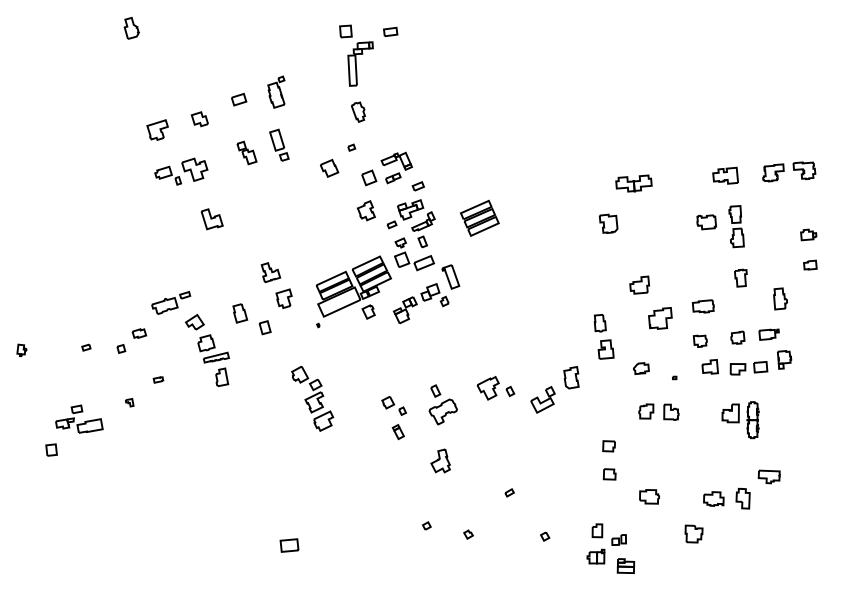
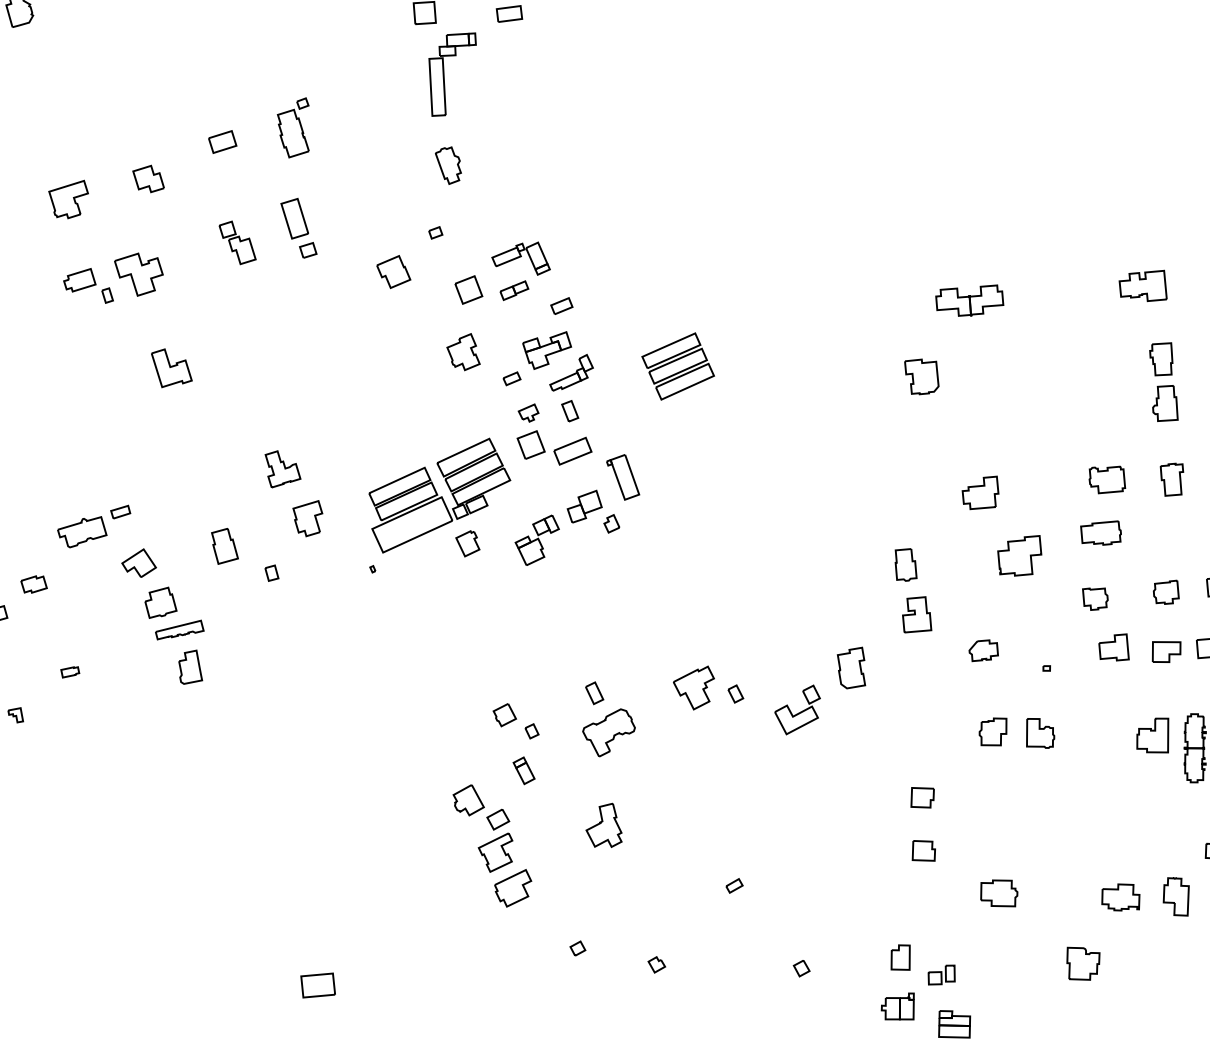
part: (706, 222) -> (1106, 480), moved
part: (264, 327) -> (270, 572), size x0.62
part: (312, 398) -> (492, 845), moved

